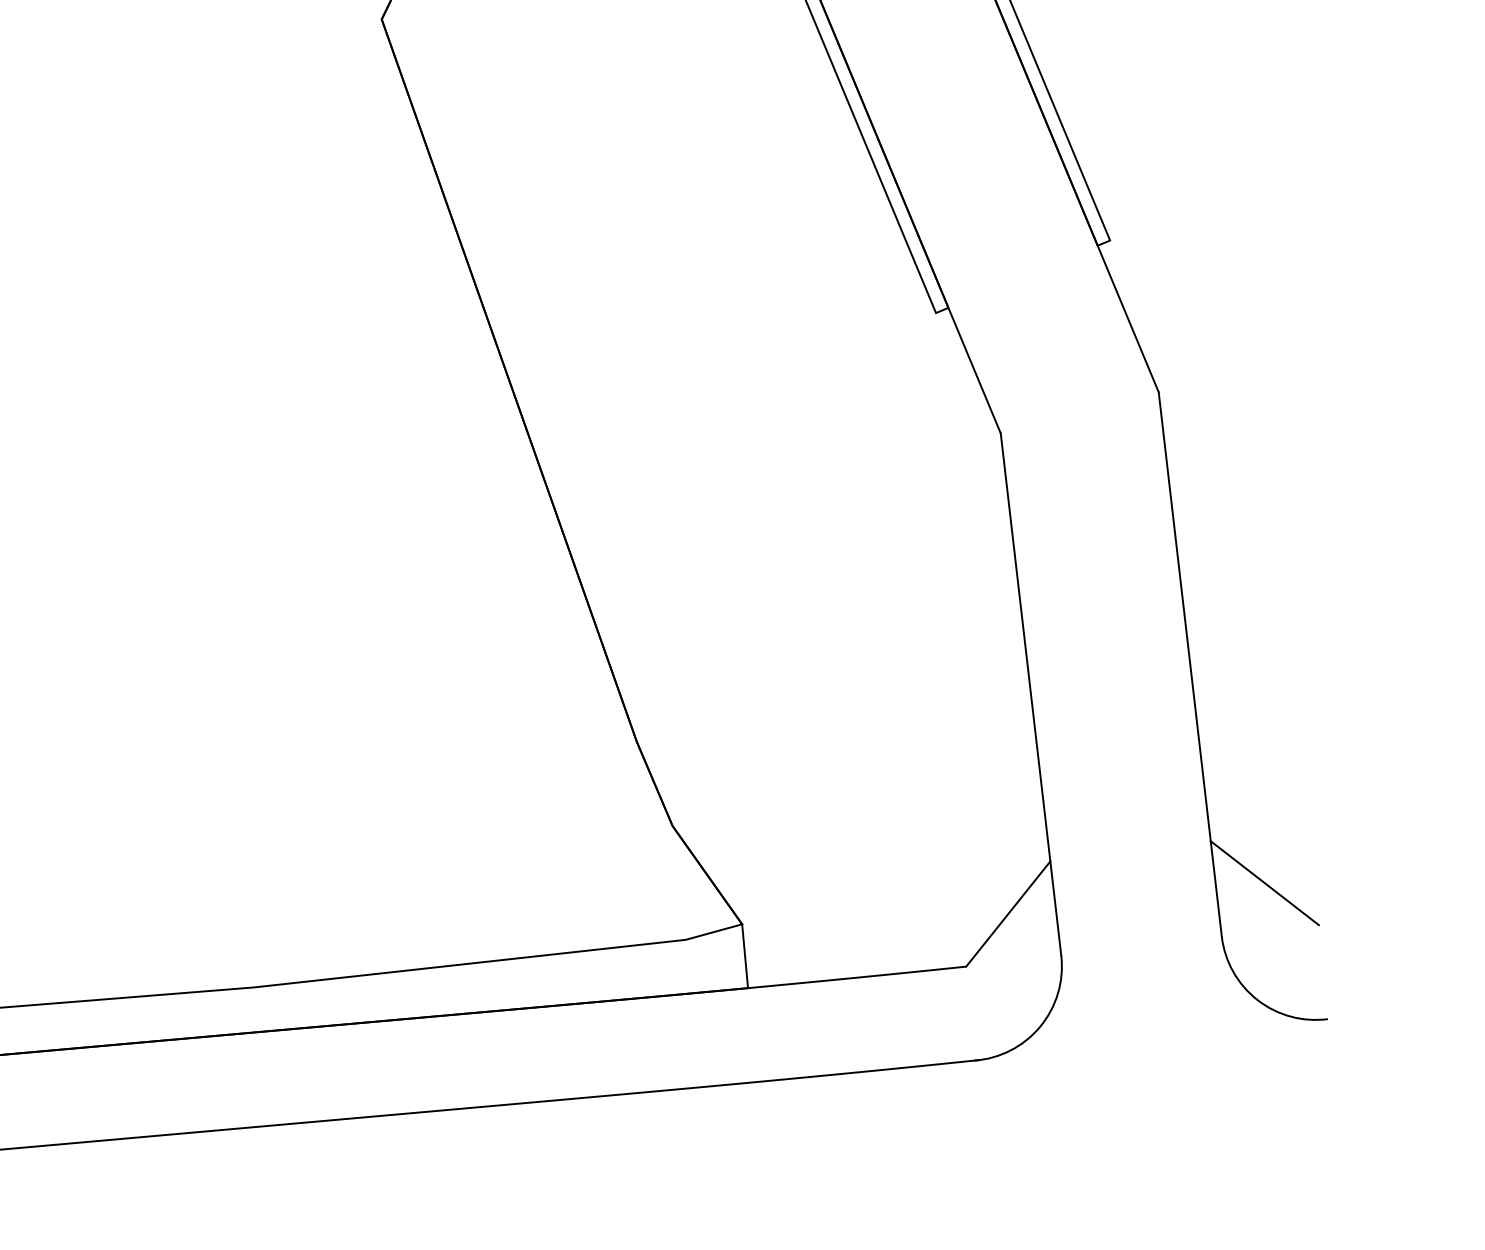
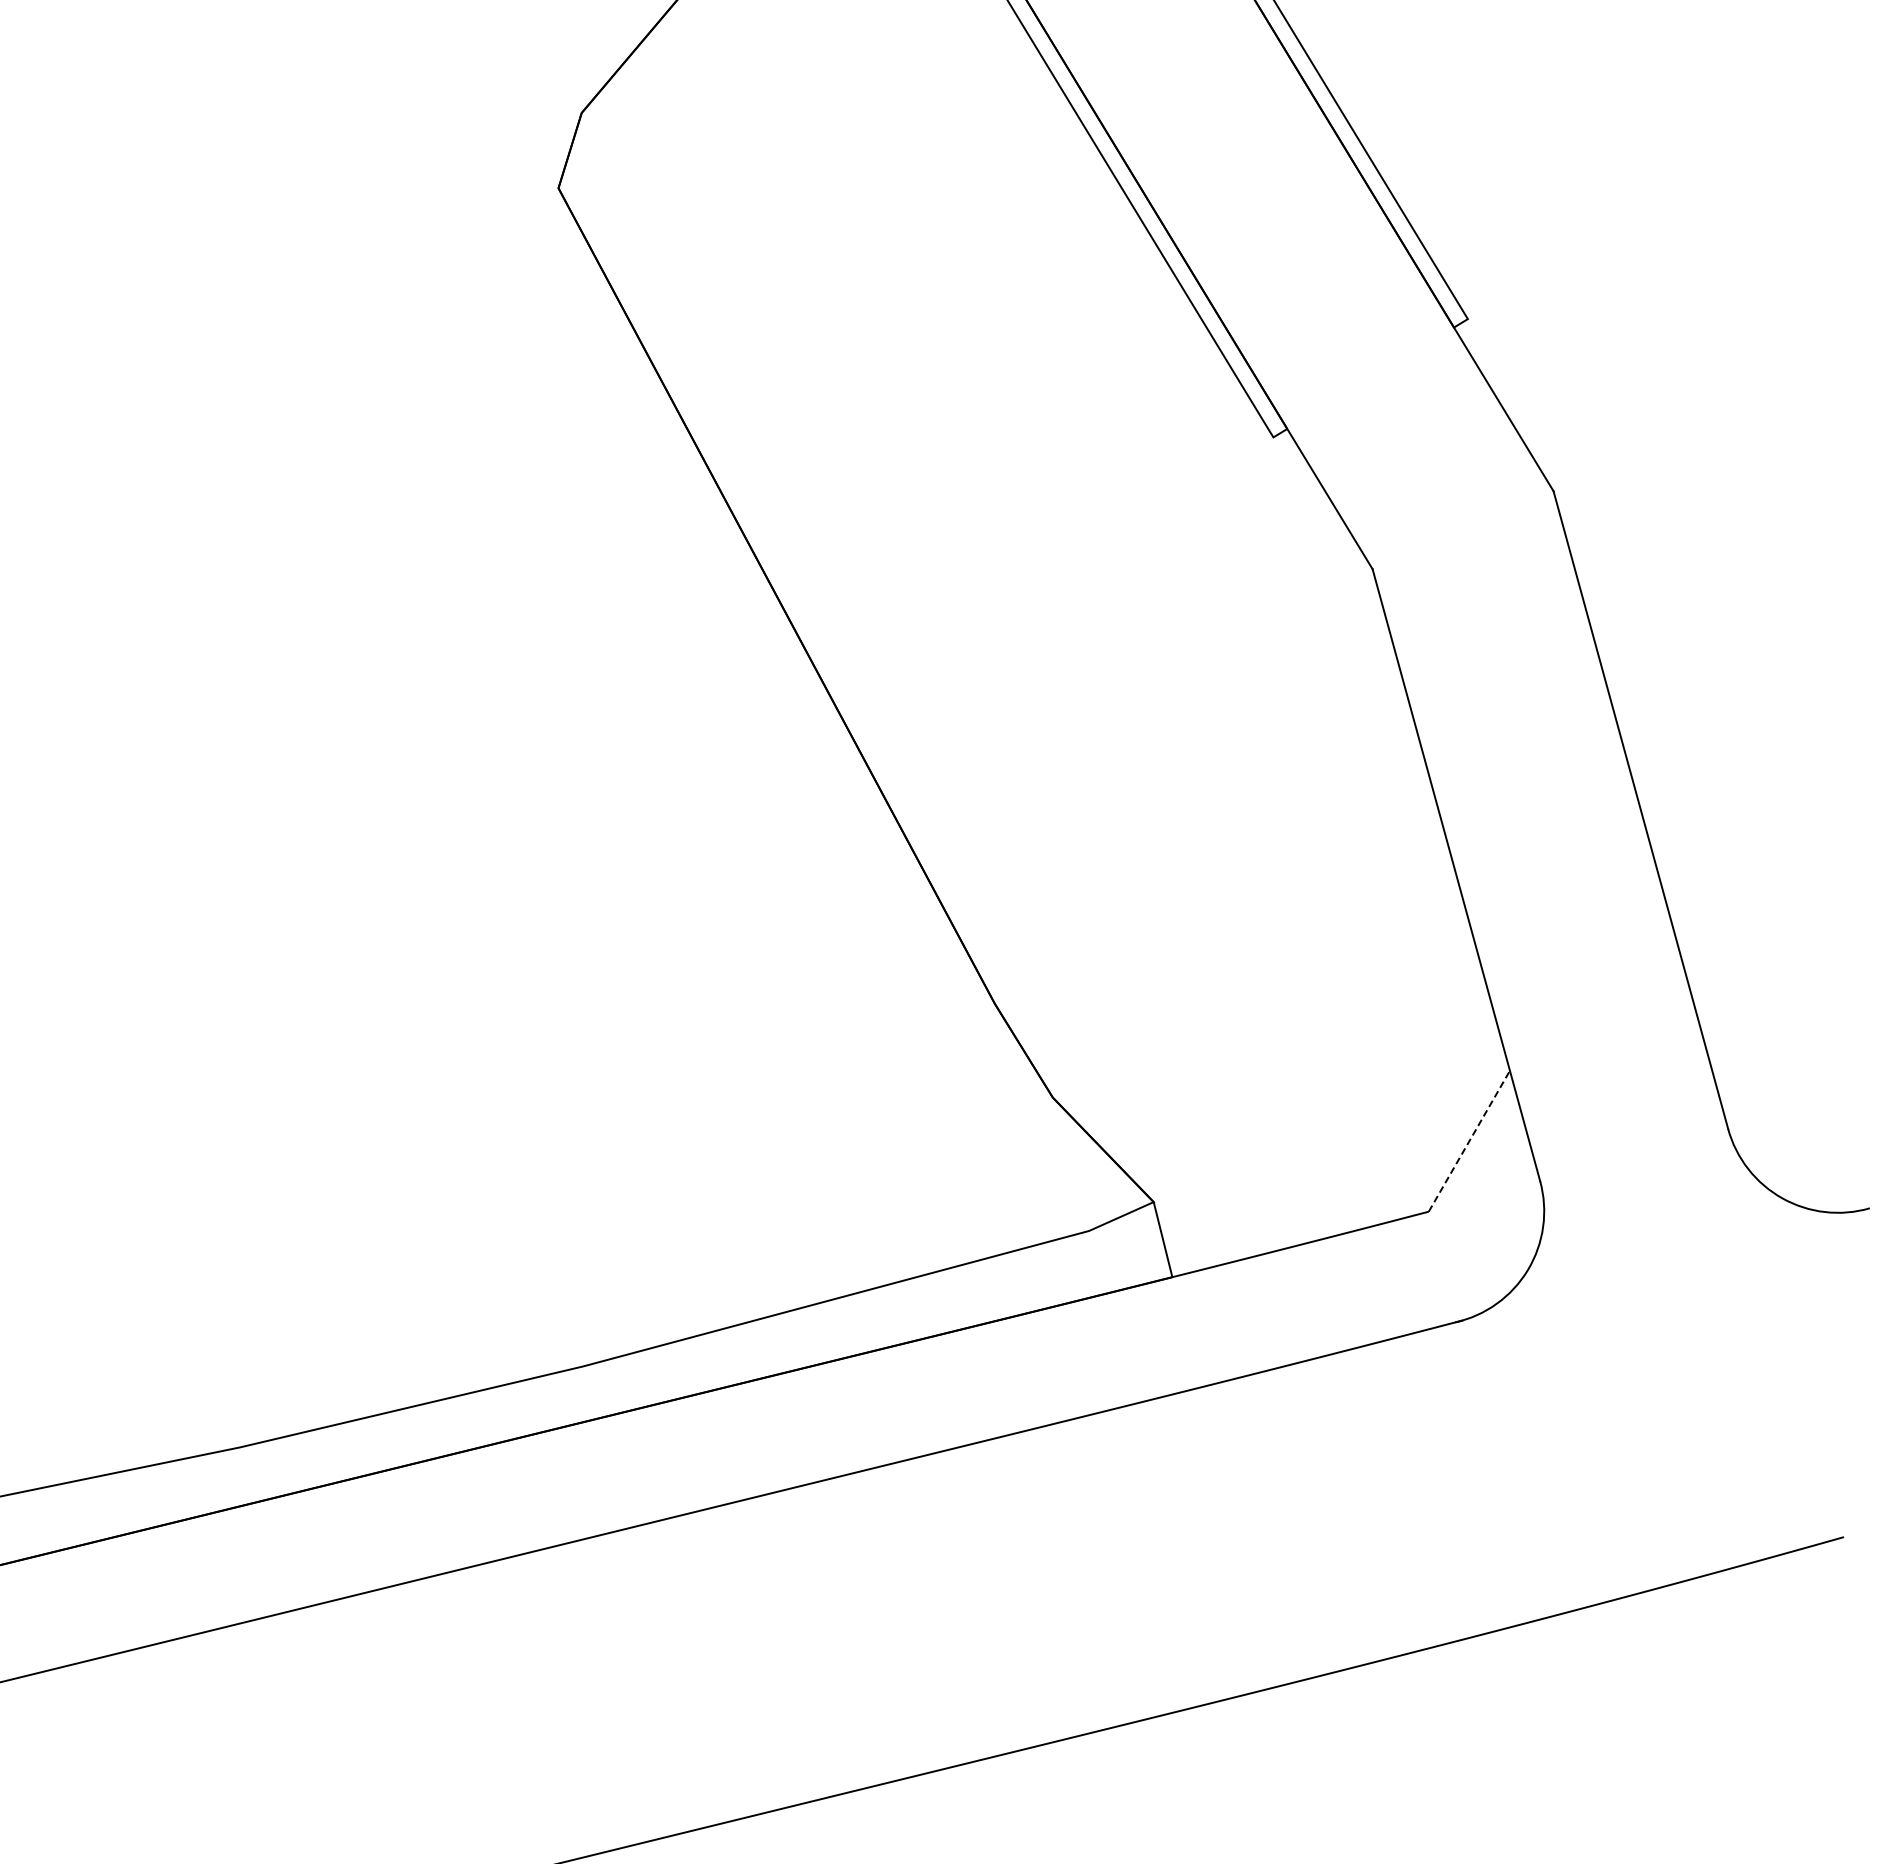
line: (1264, 883) -> (1769, 1057), removed
line: (1008, 913) -> (1469, 1140), solid -> dashed

